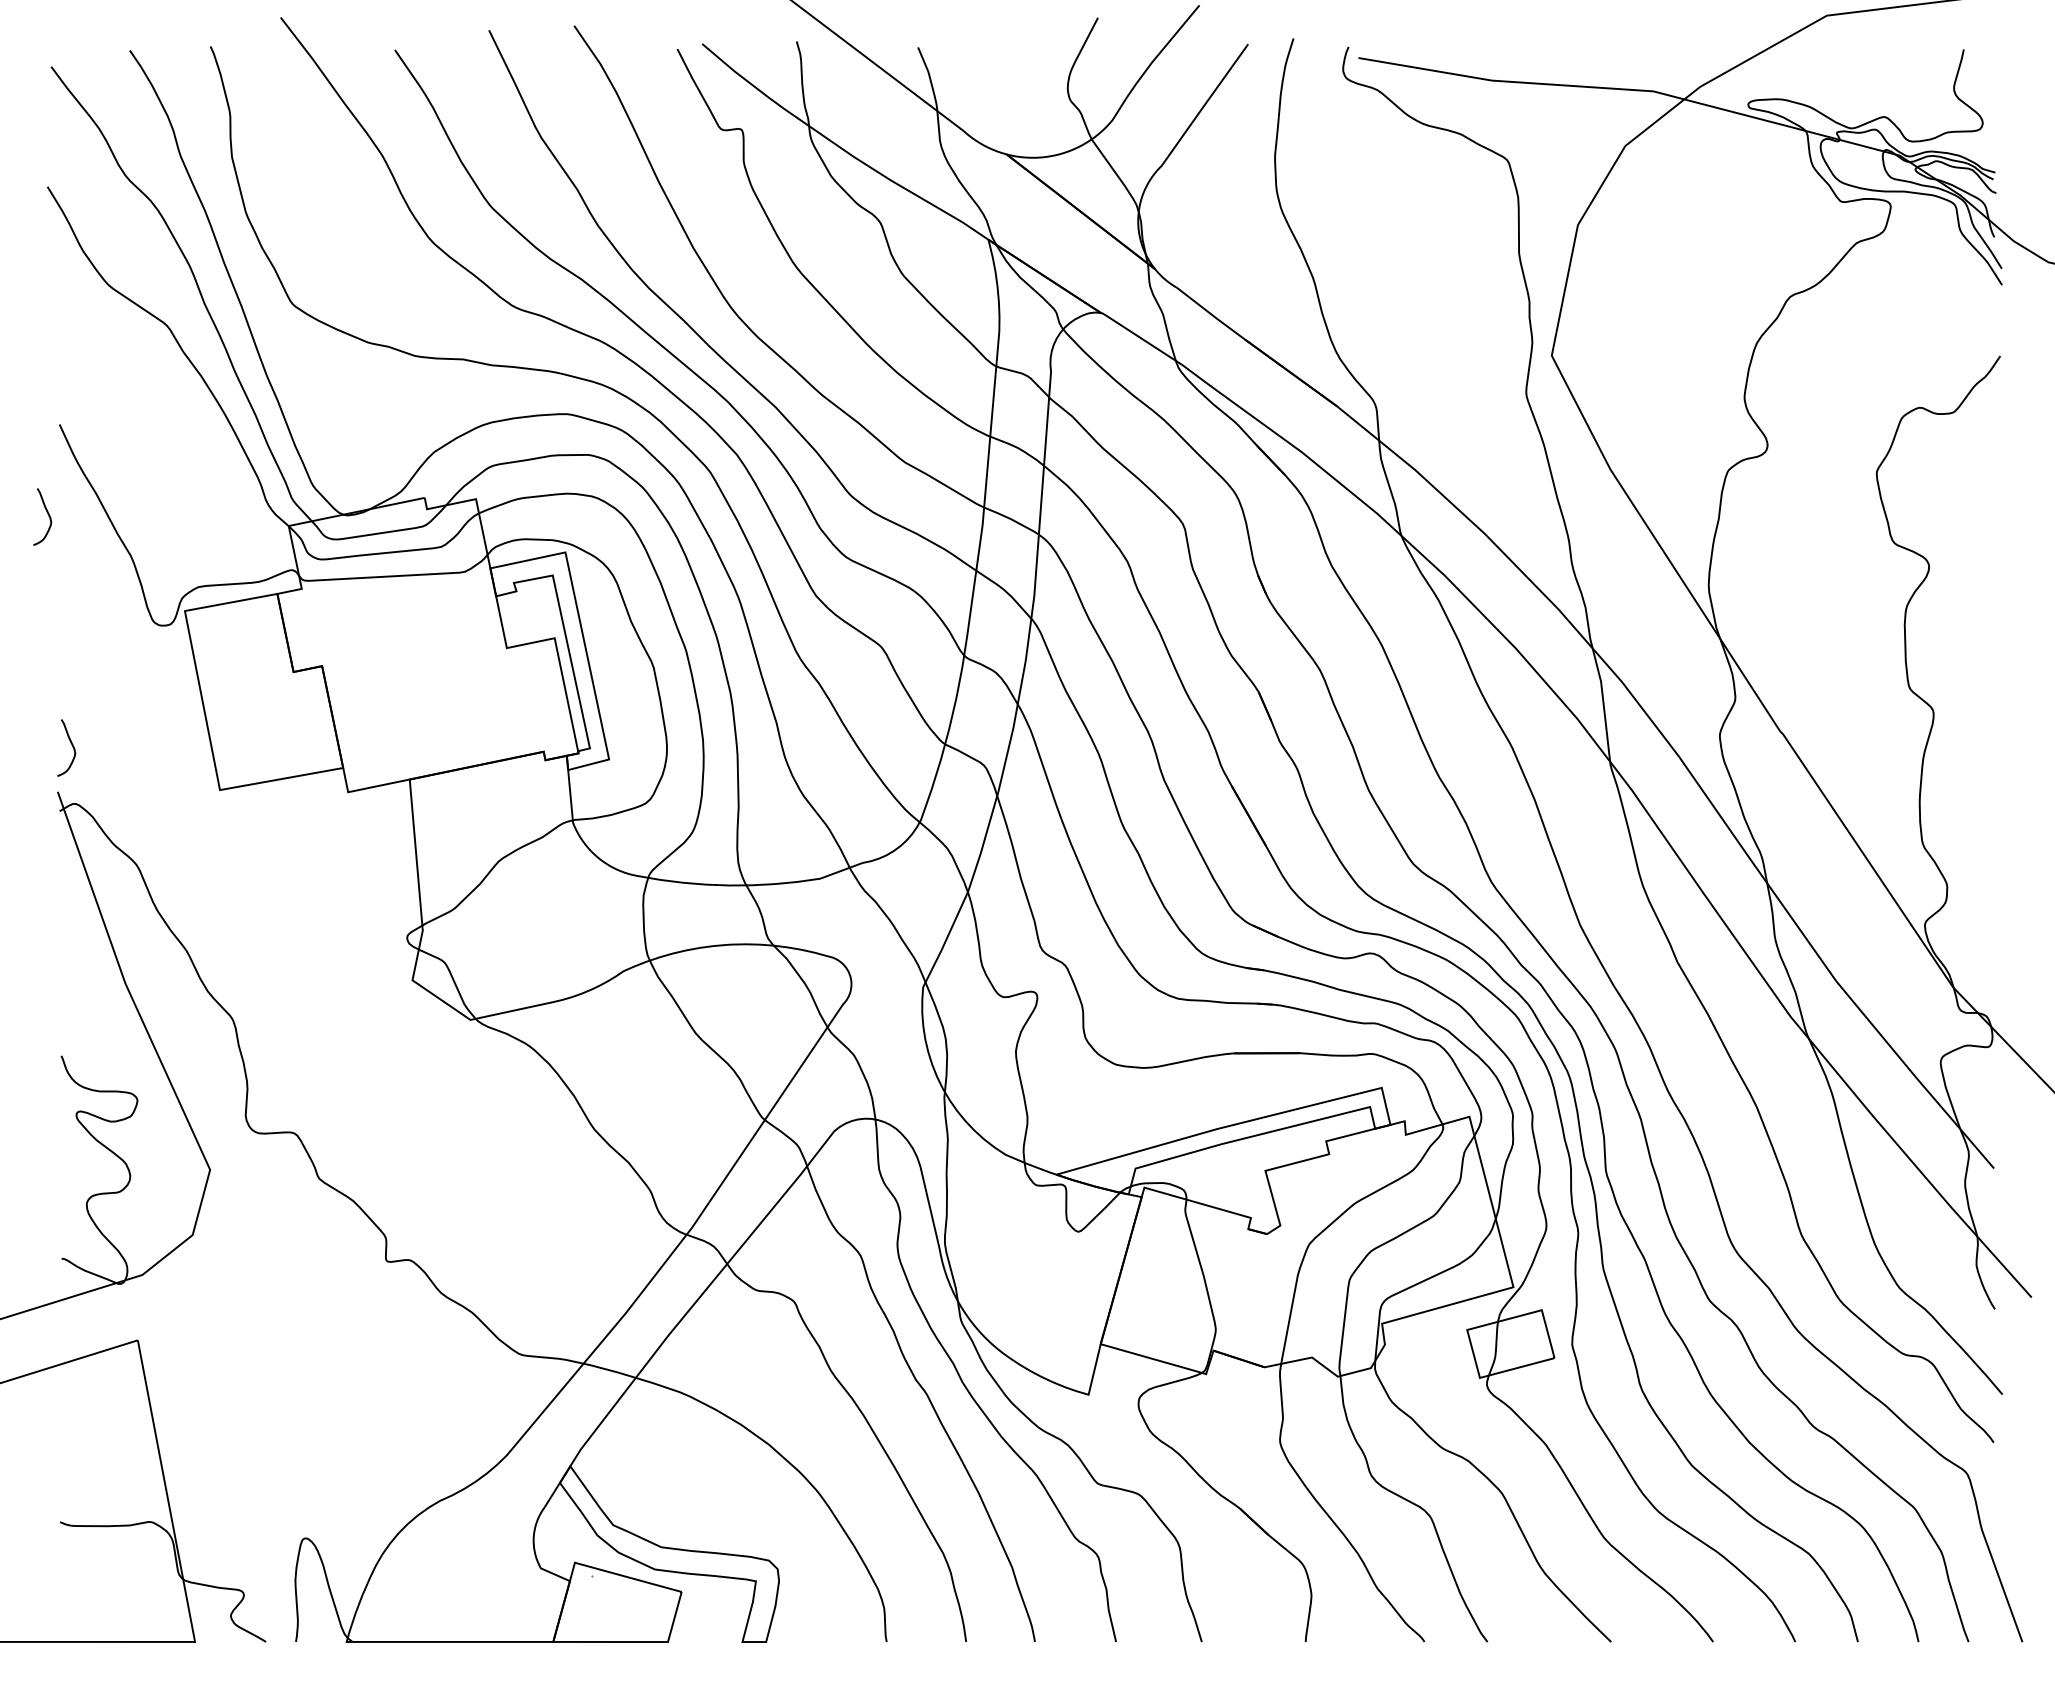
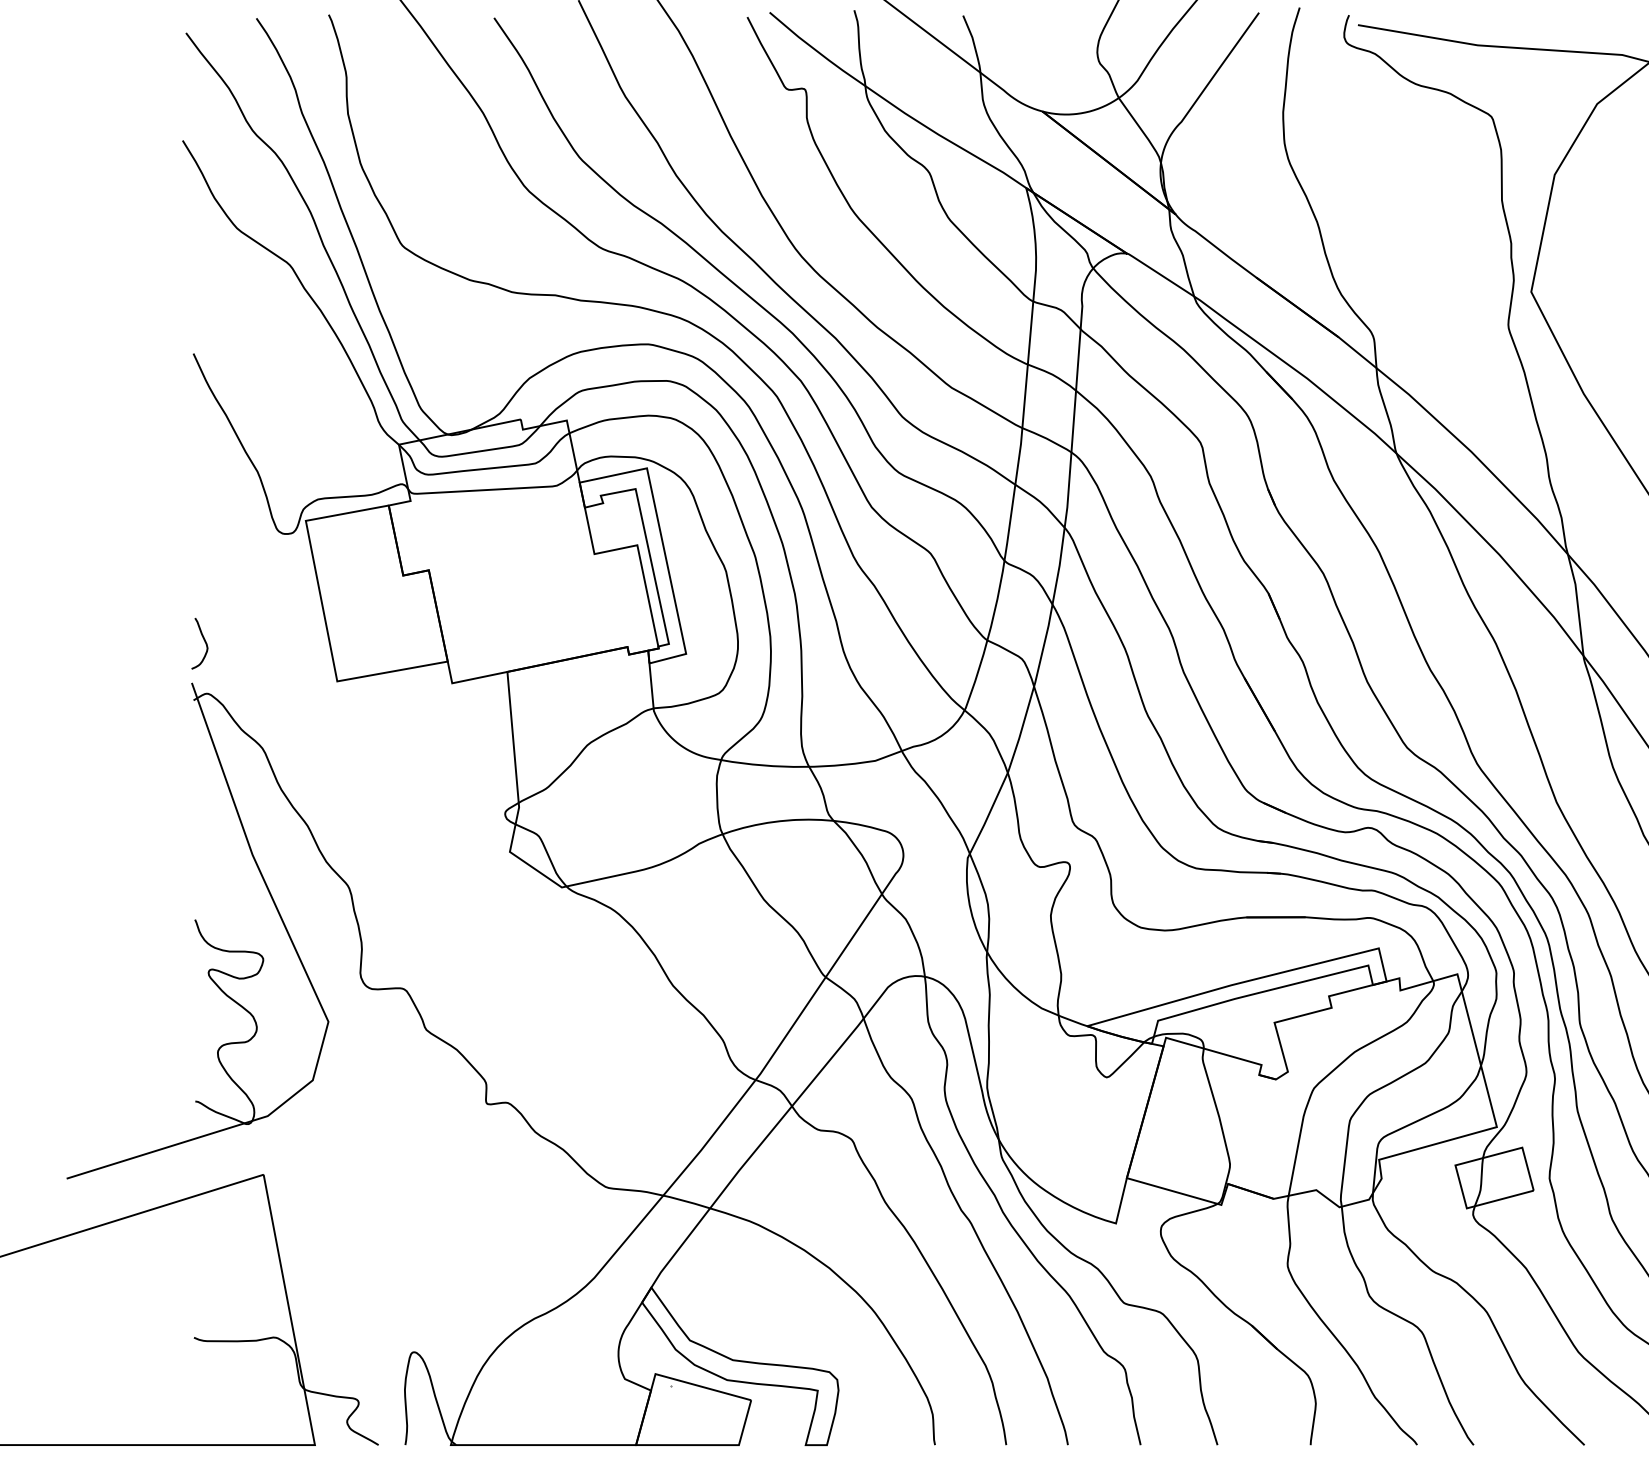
curve: (47, 514) -> (182, 434), removed

